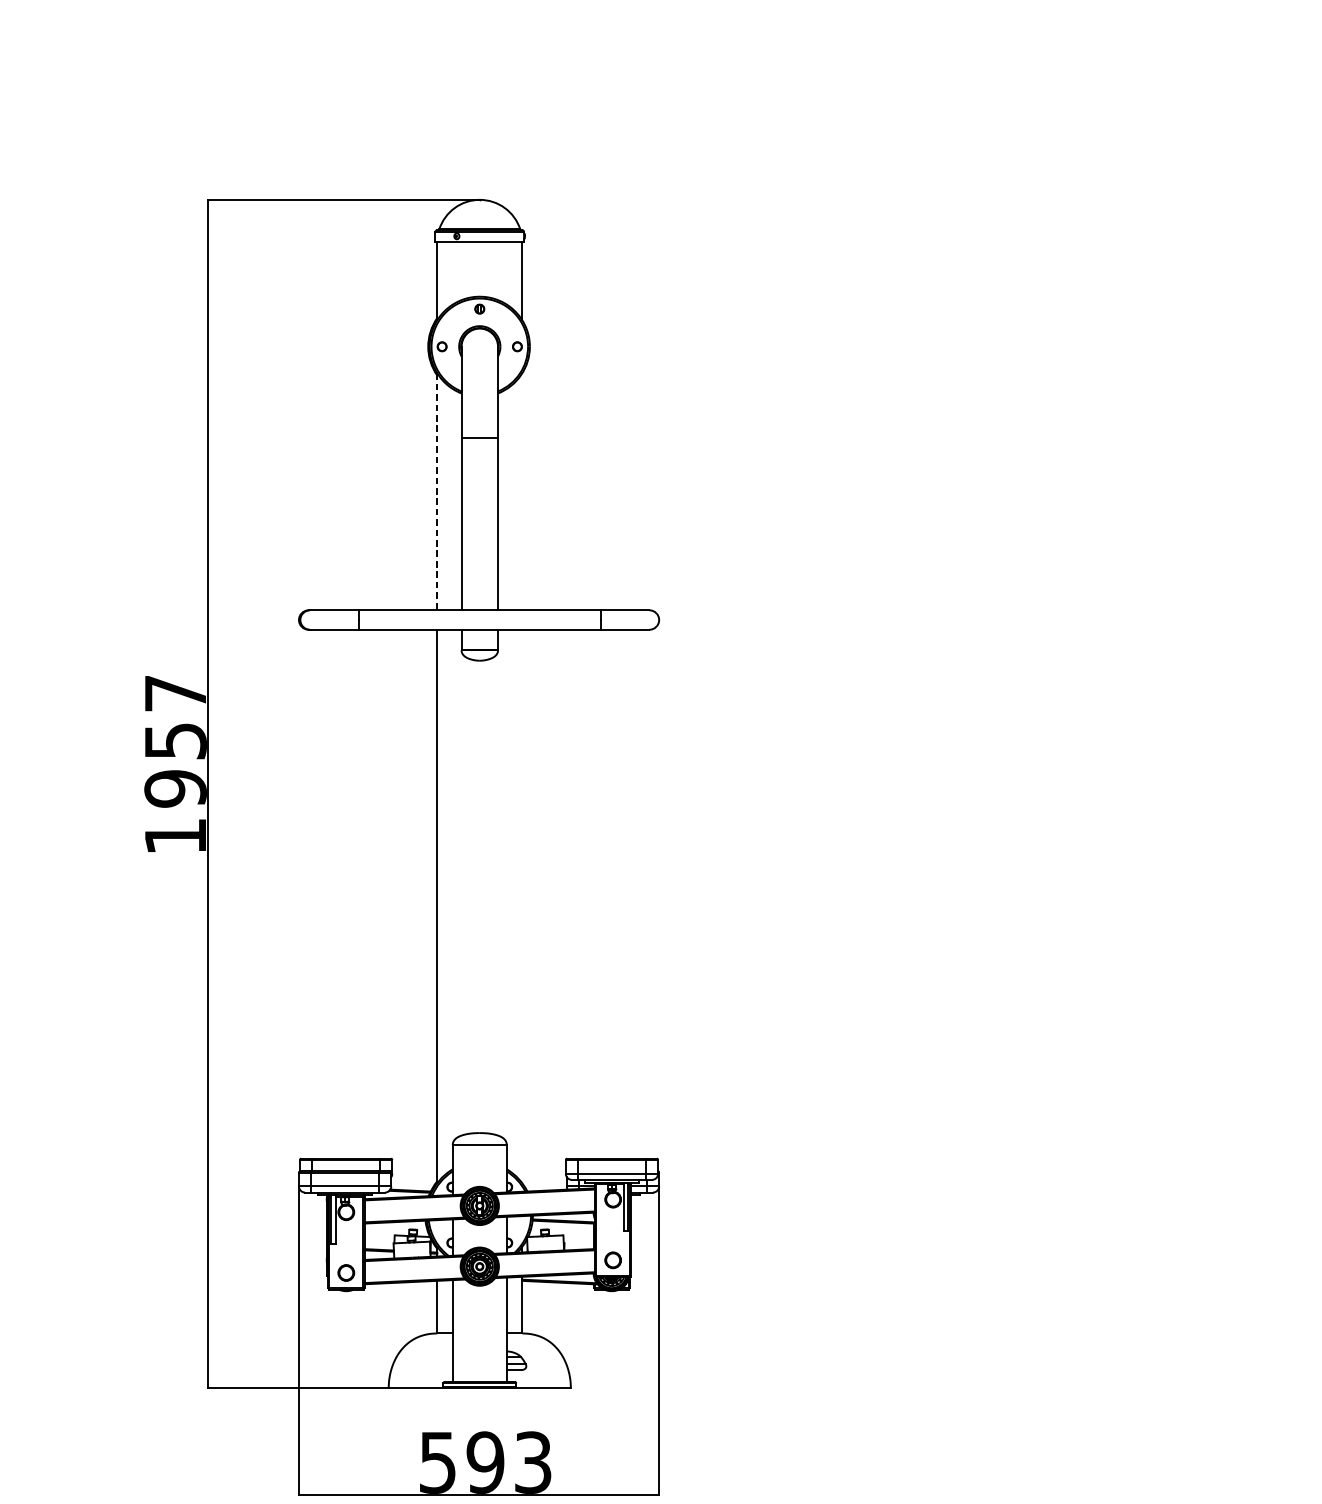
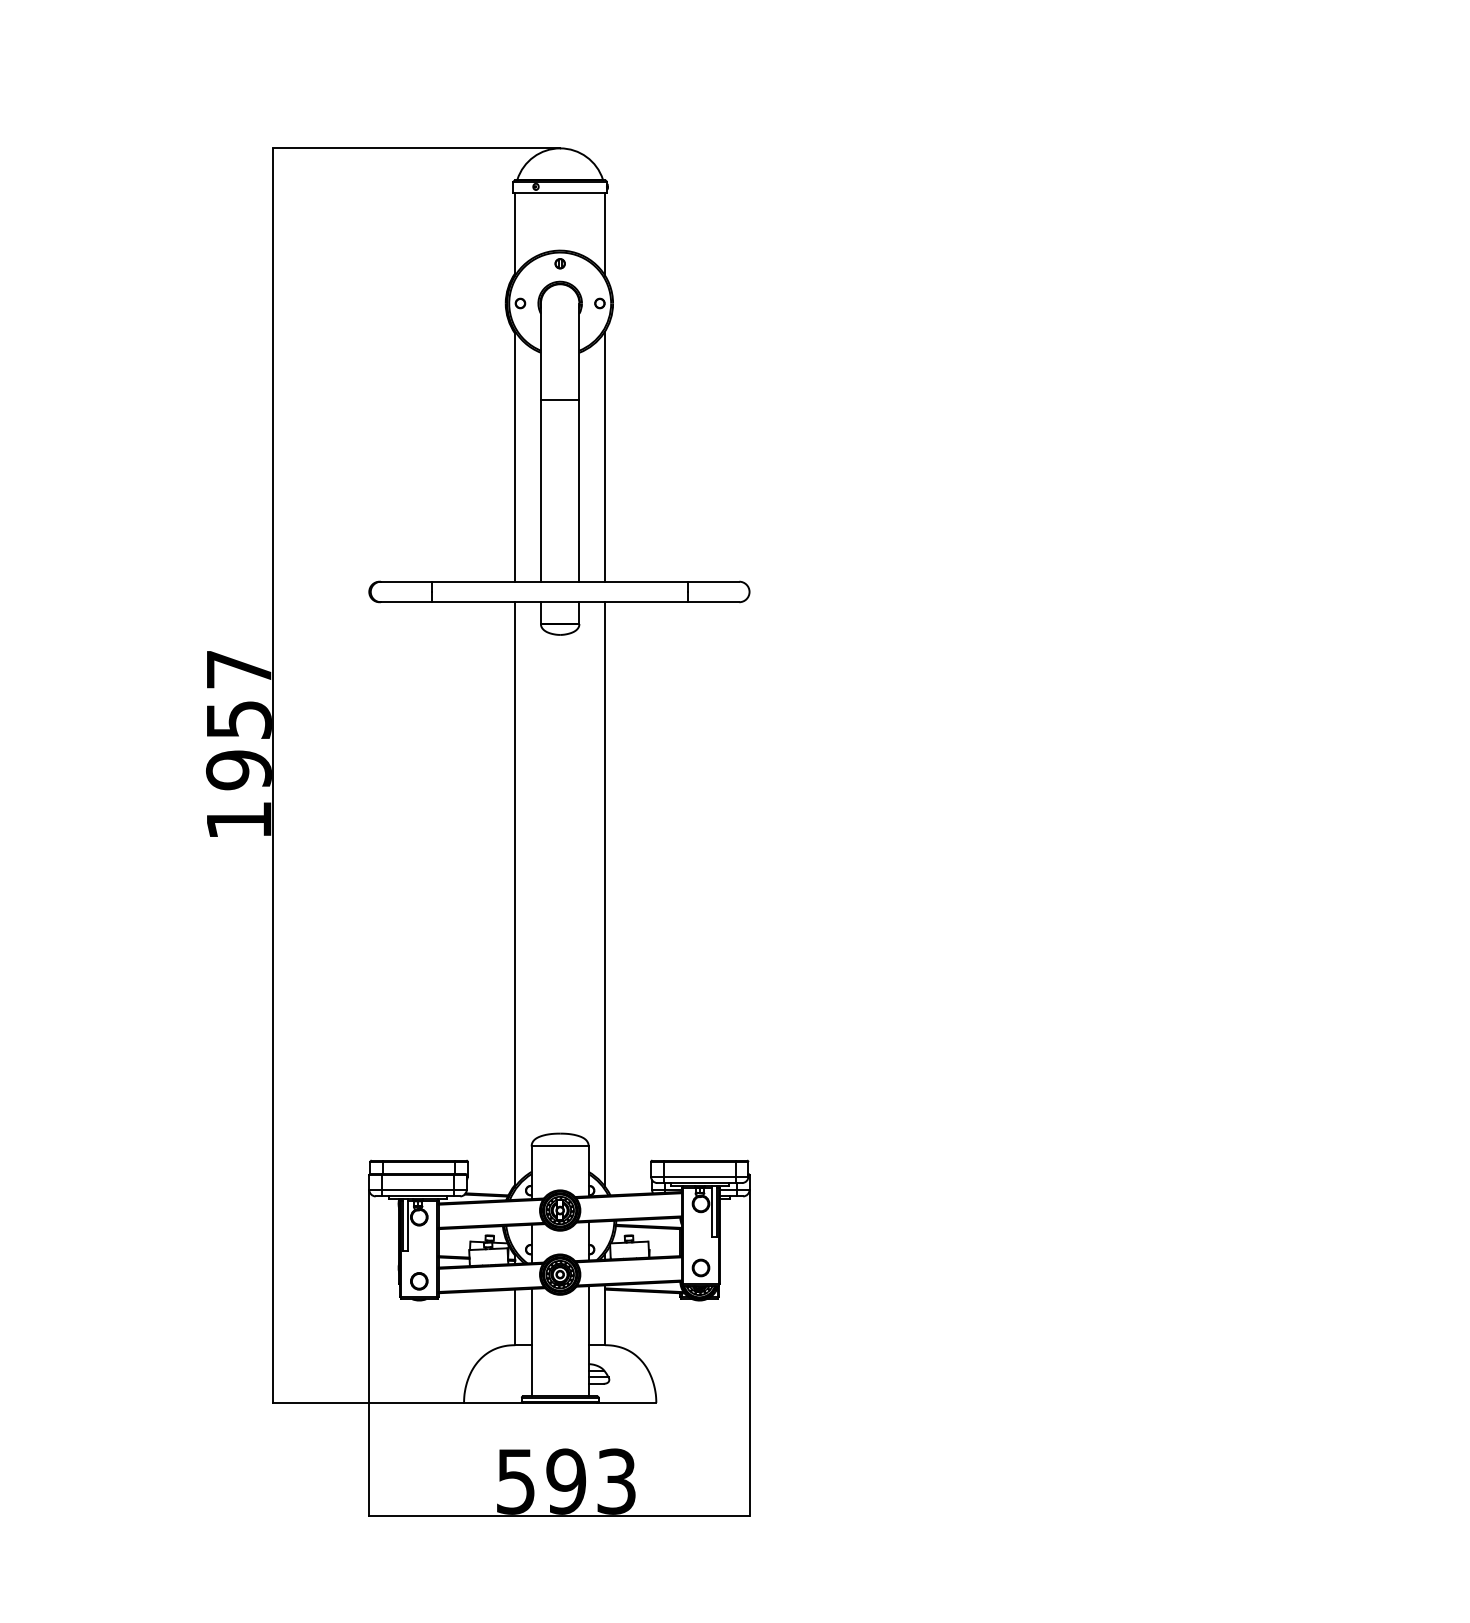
line: (522, 491) -> (605, 456), added
line: (437, 492) -> (515, 457), dashed -> solid
line: (522, 906) -> (605, 894), added

